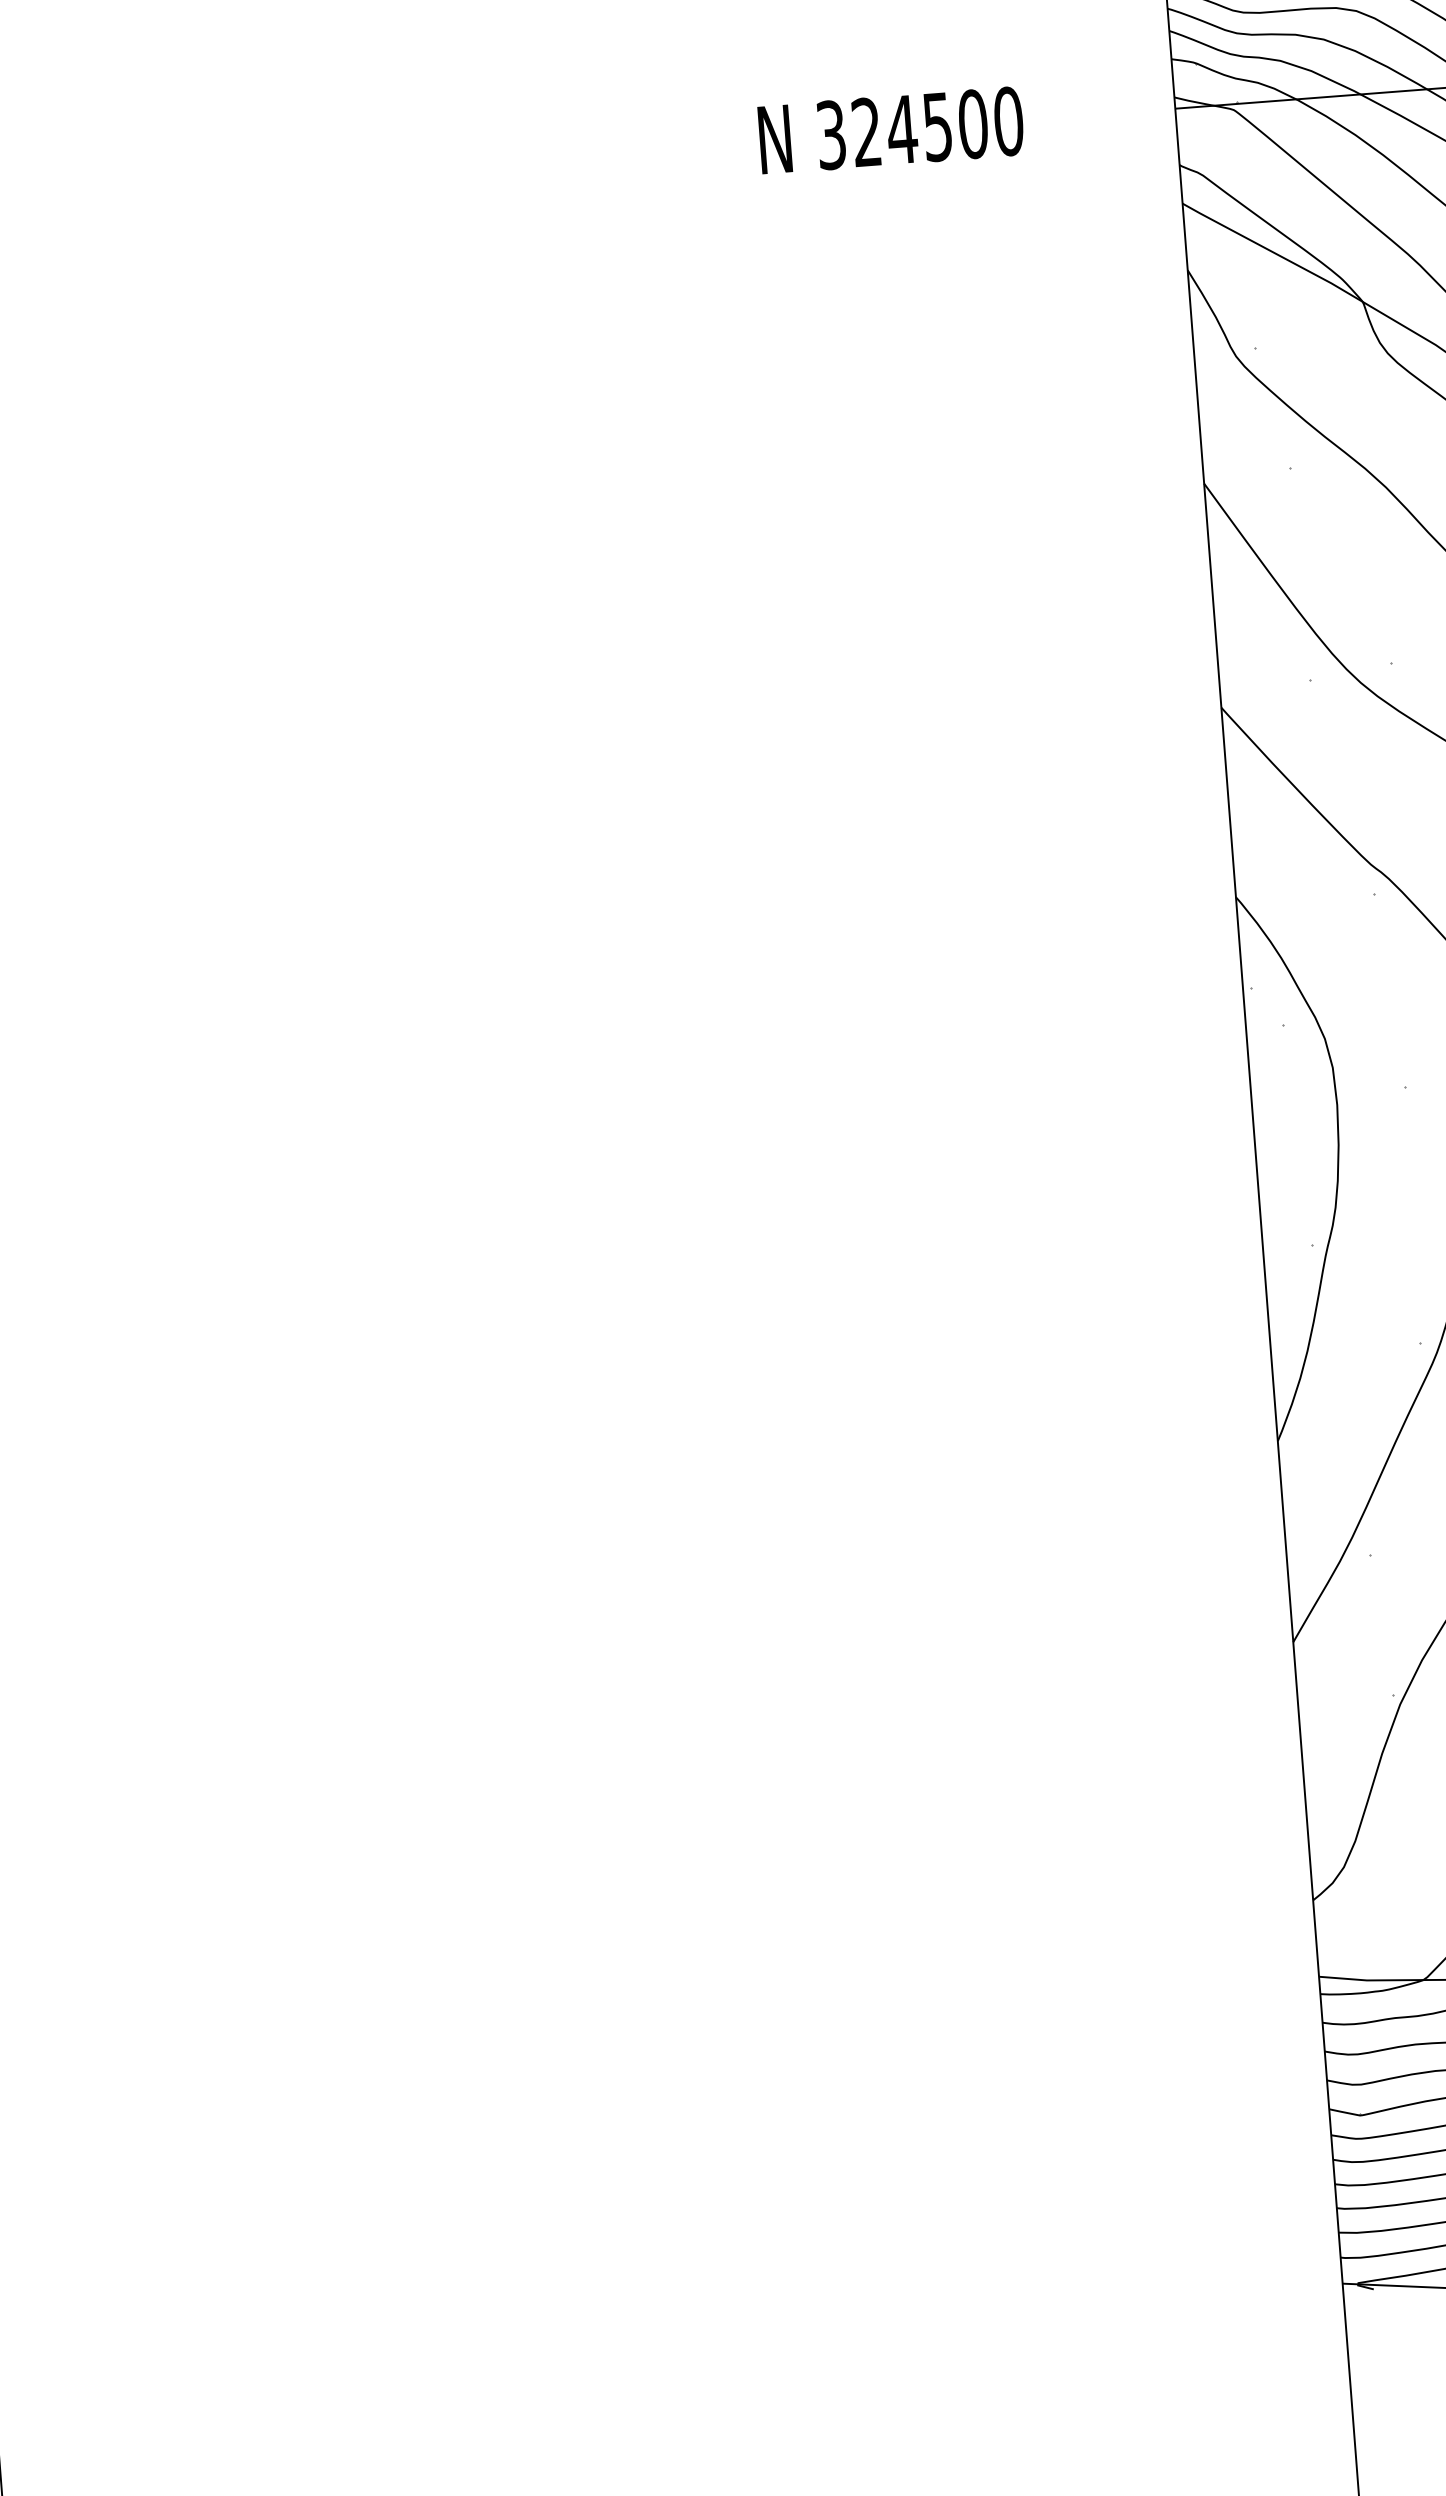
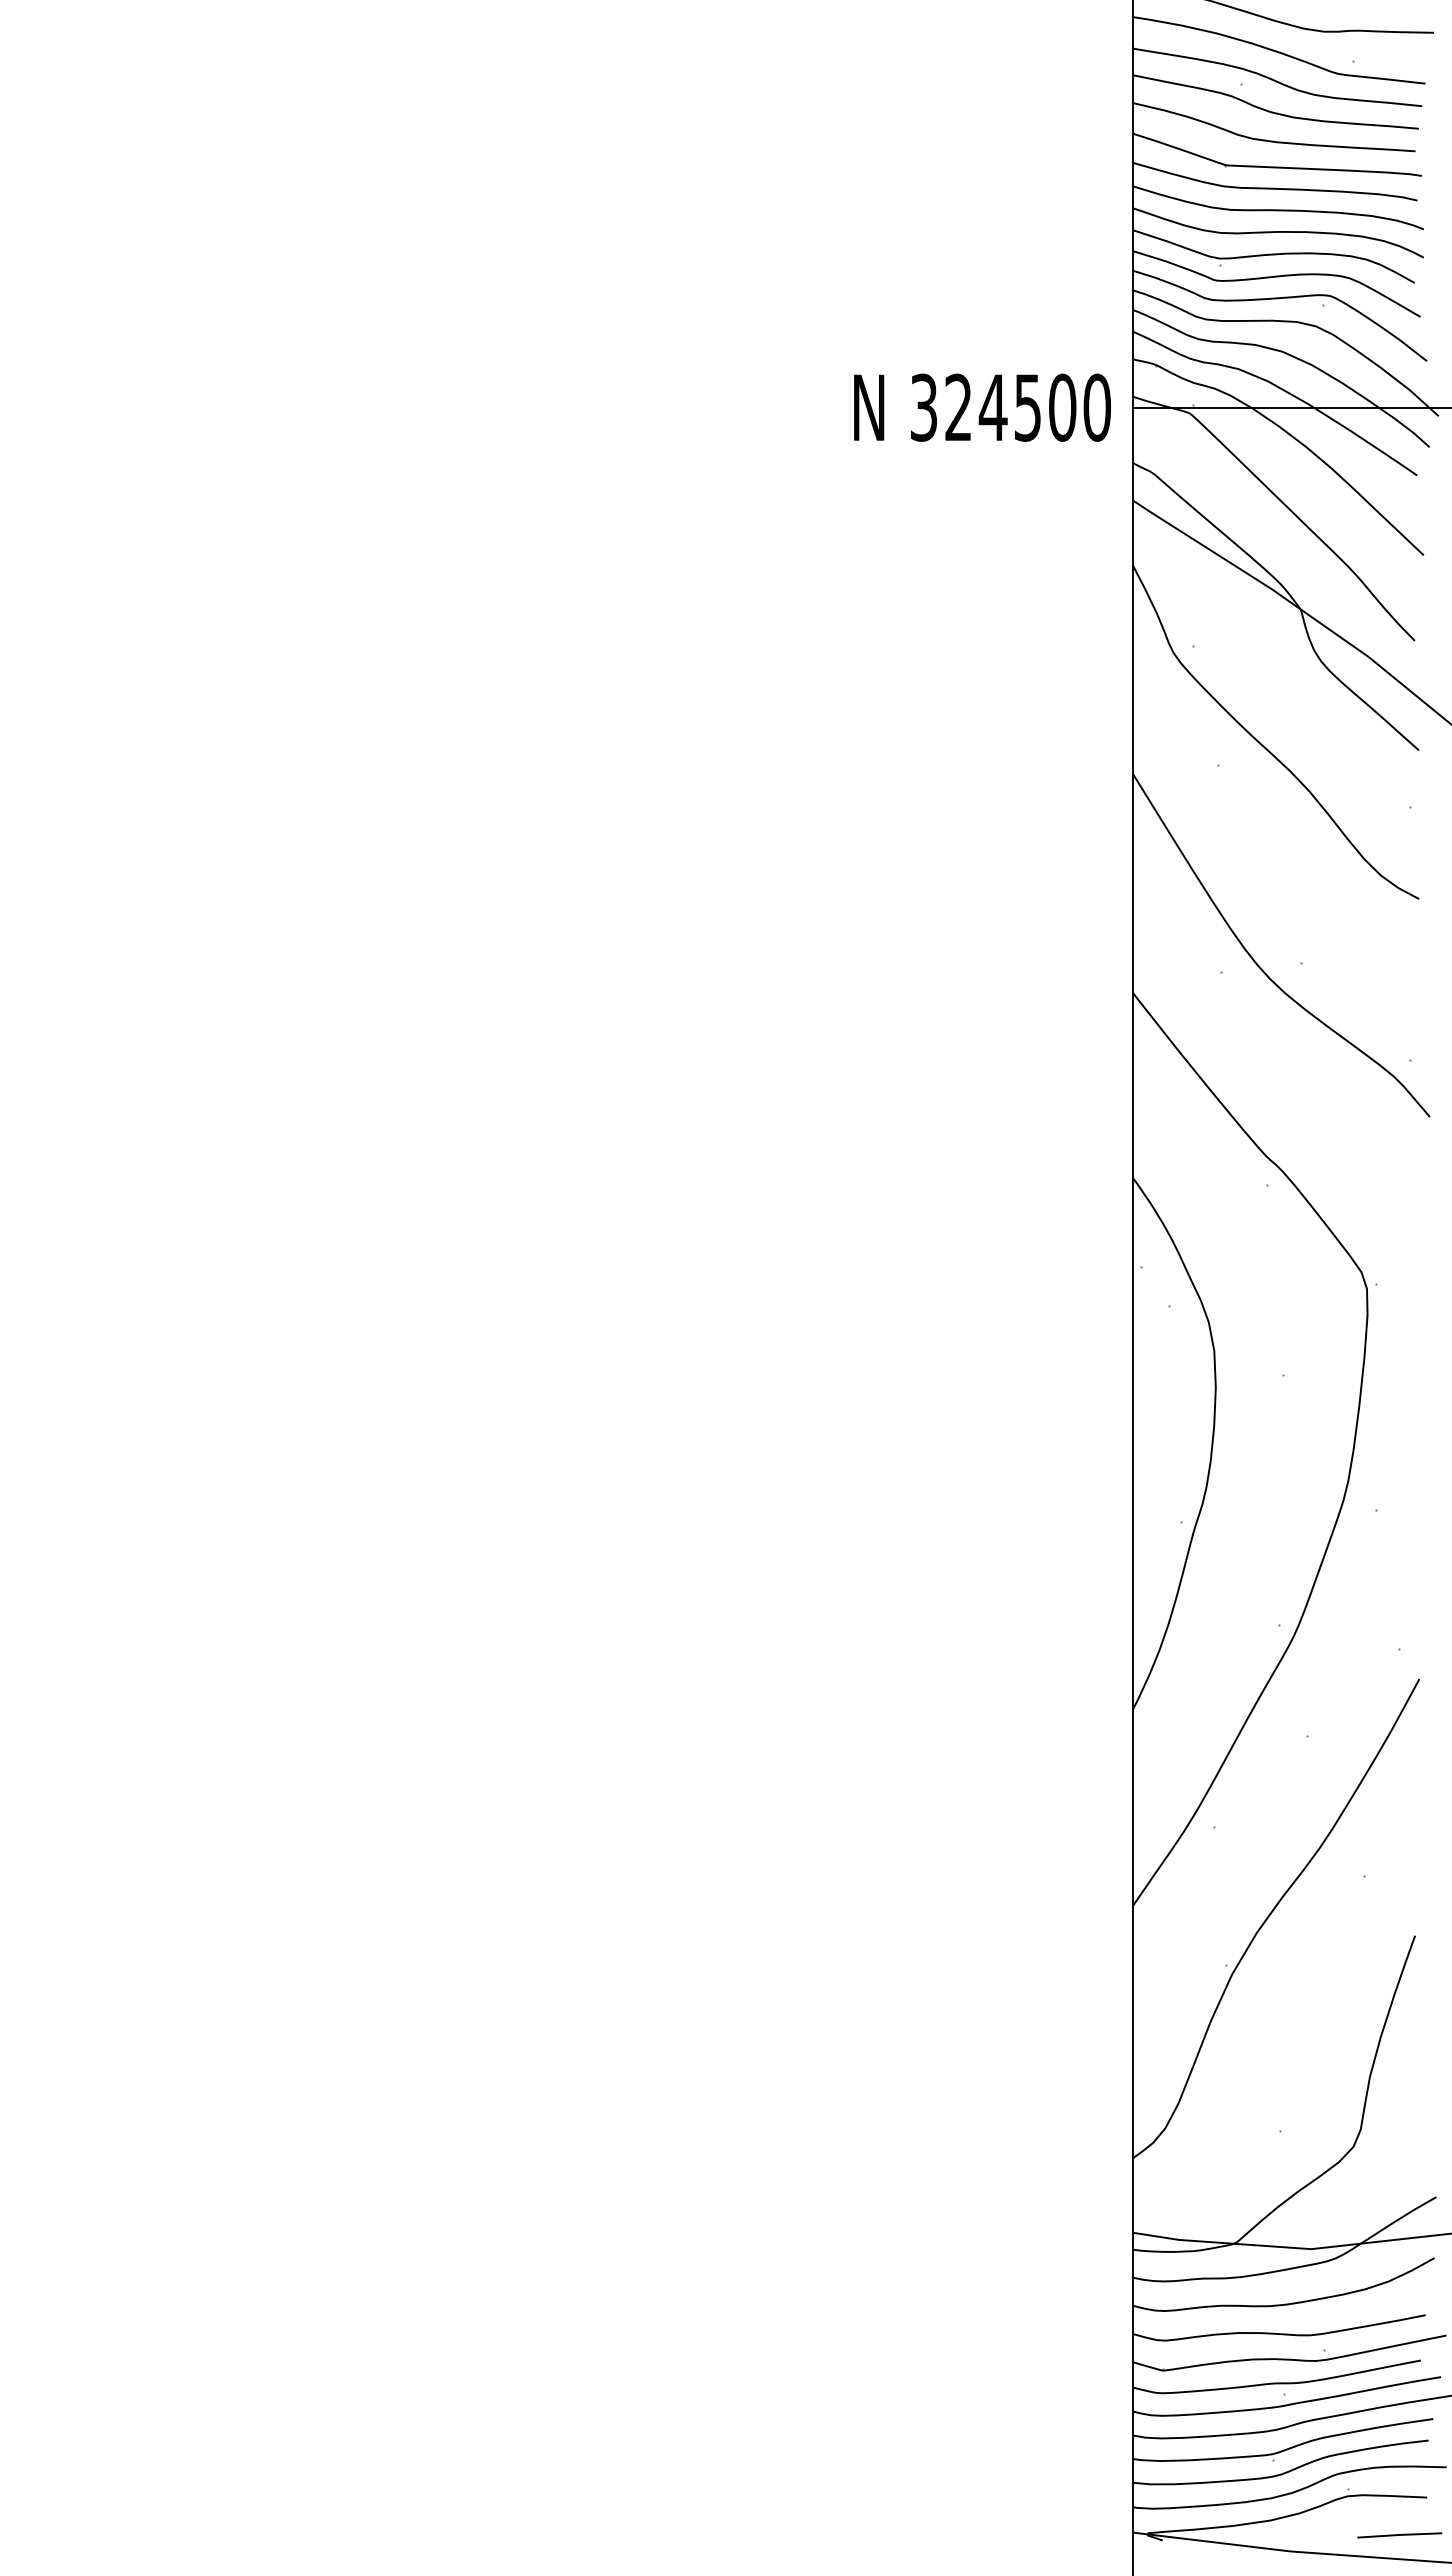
text: (891, 130) -> (982, 407), moved

